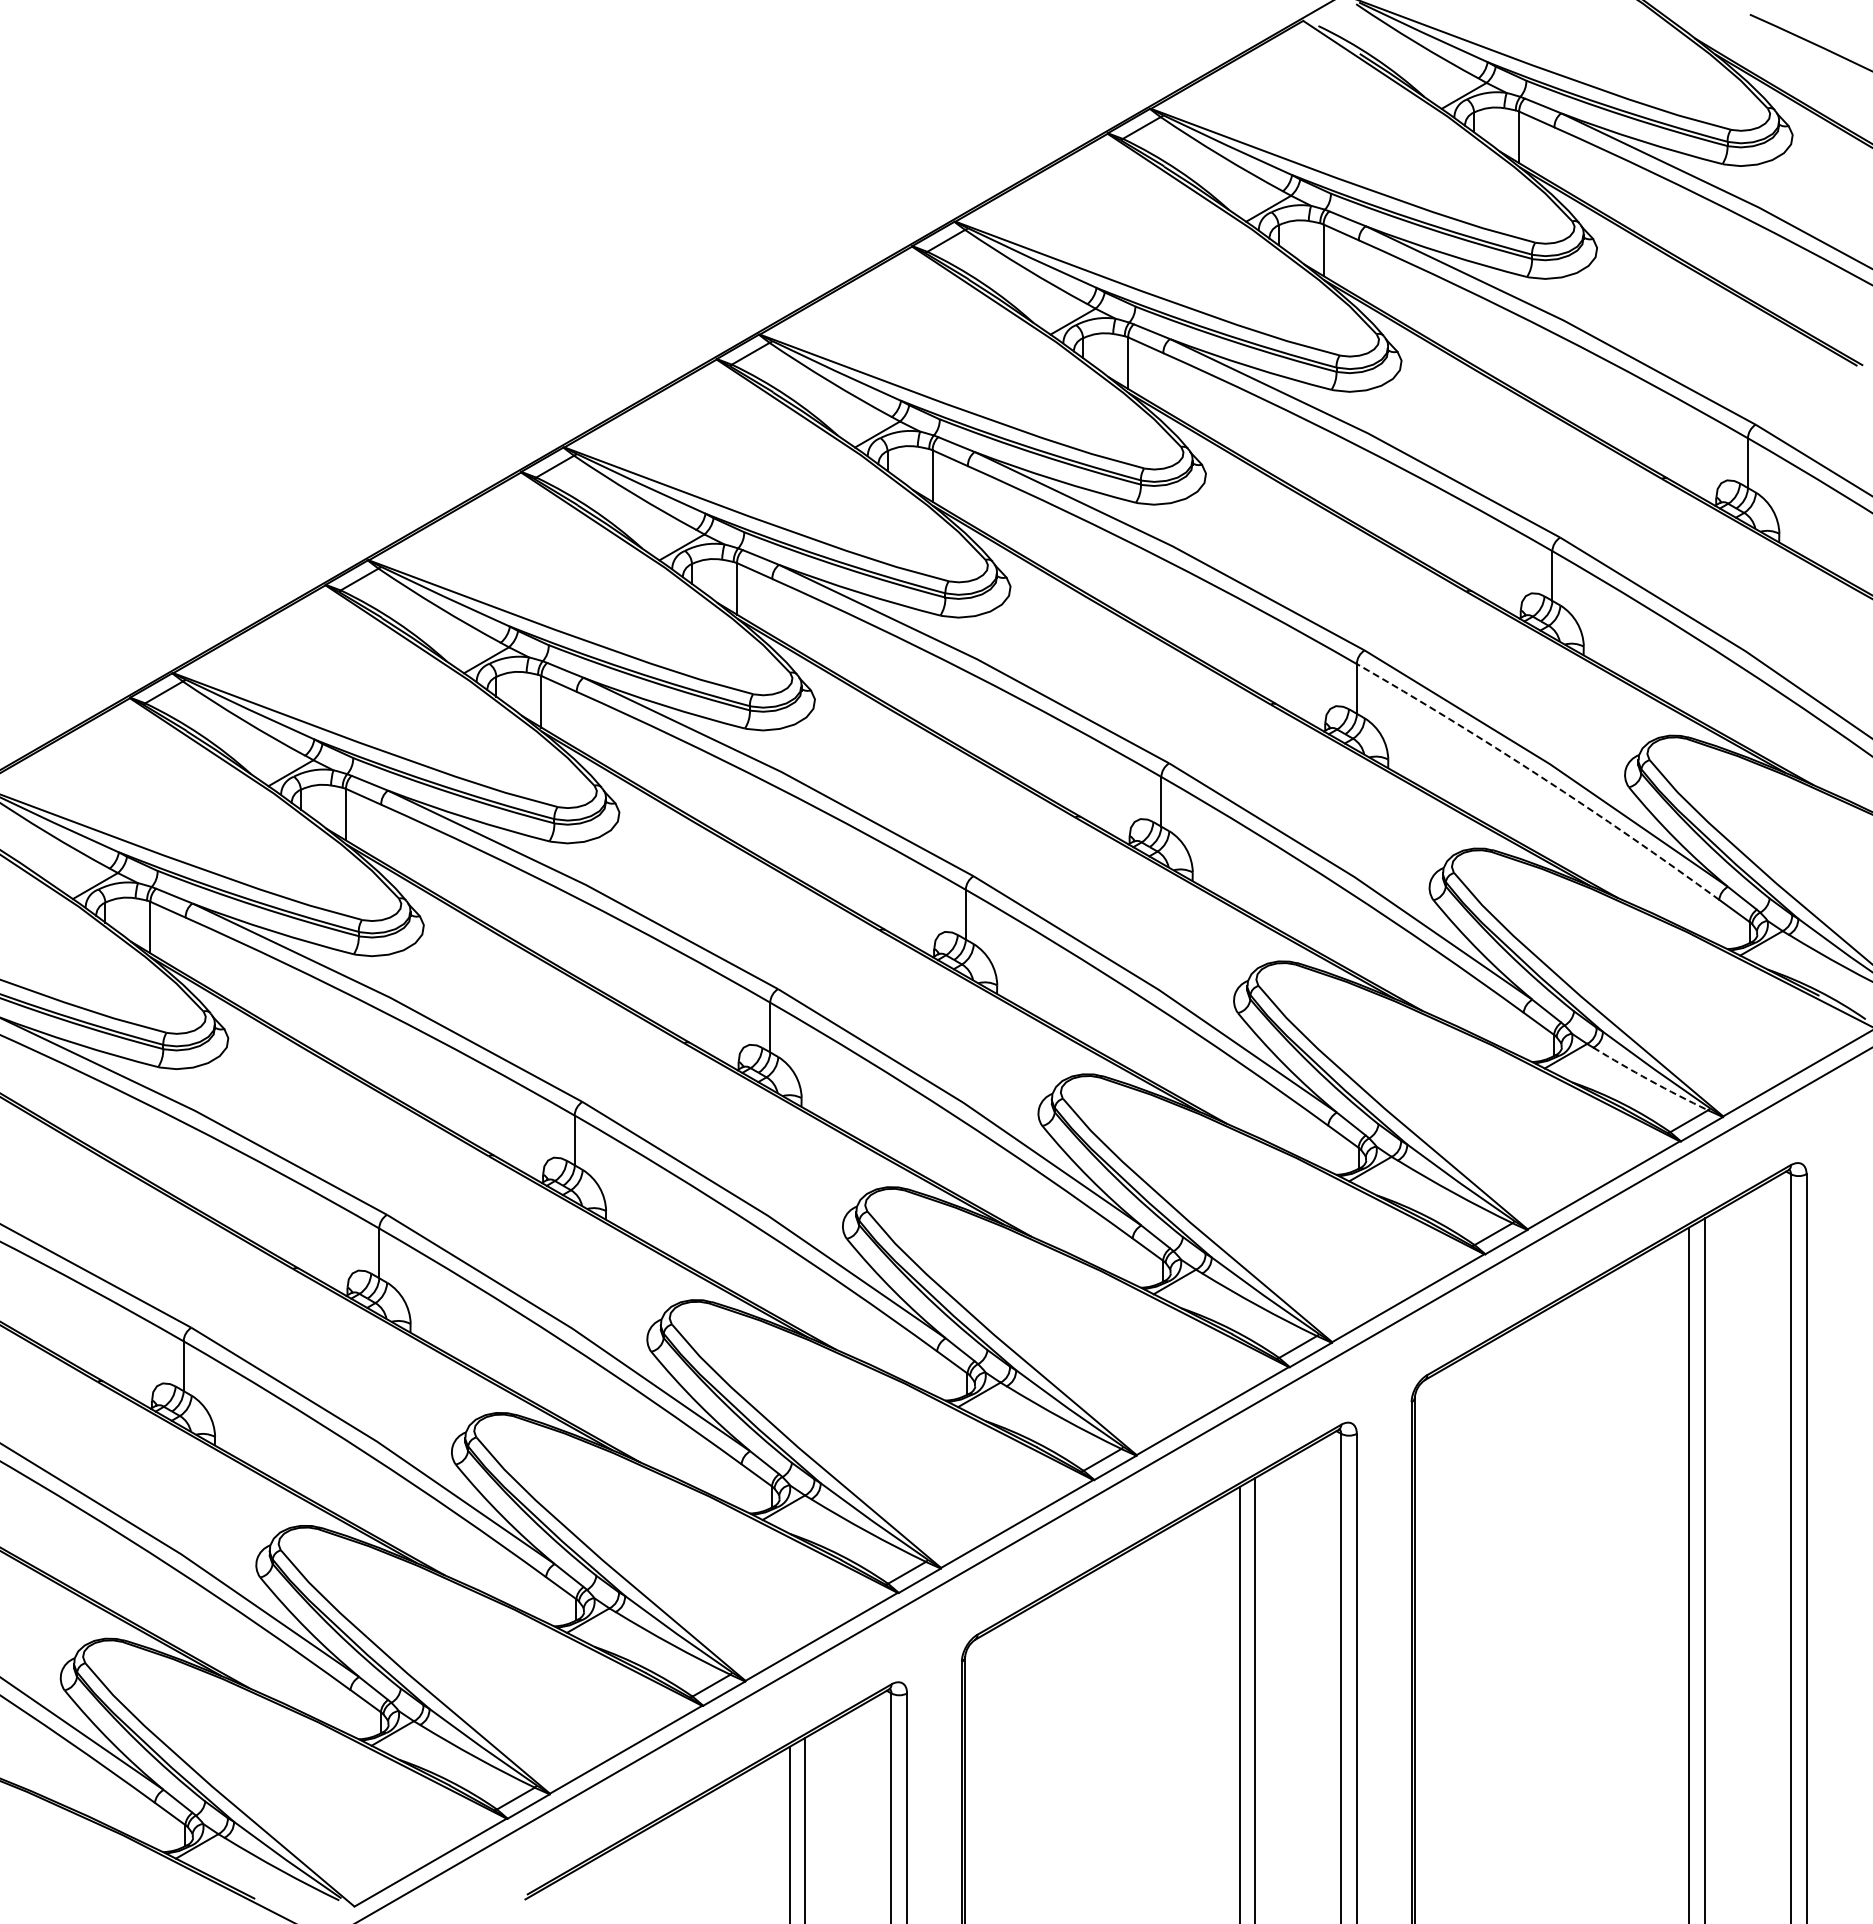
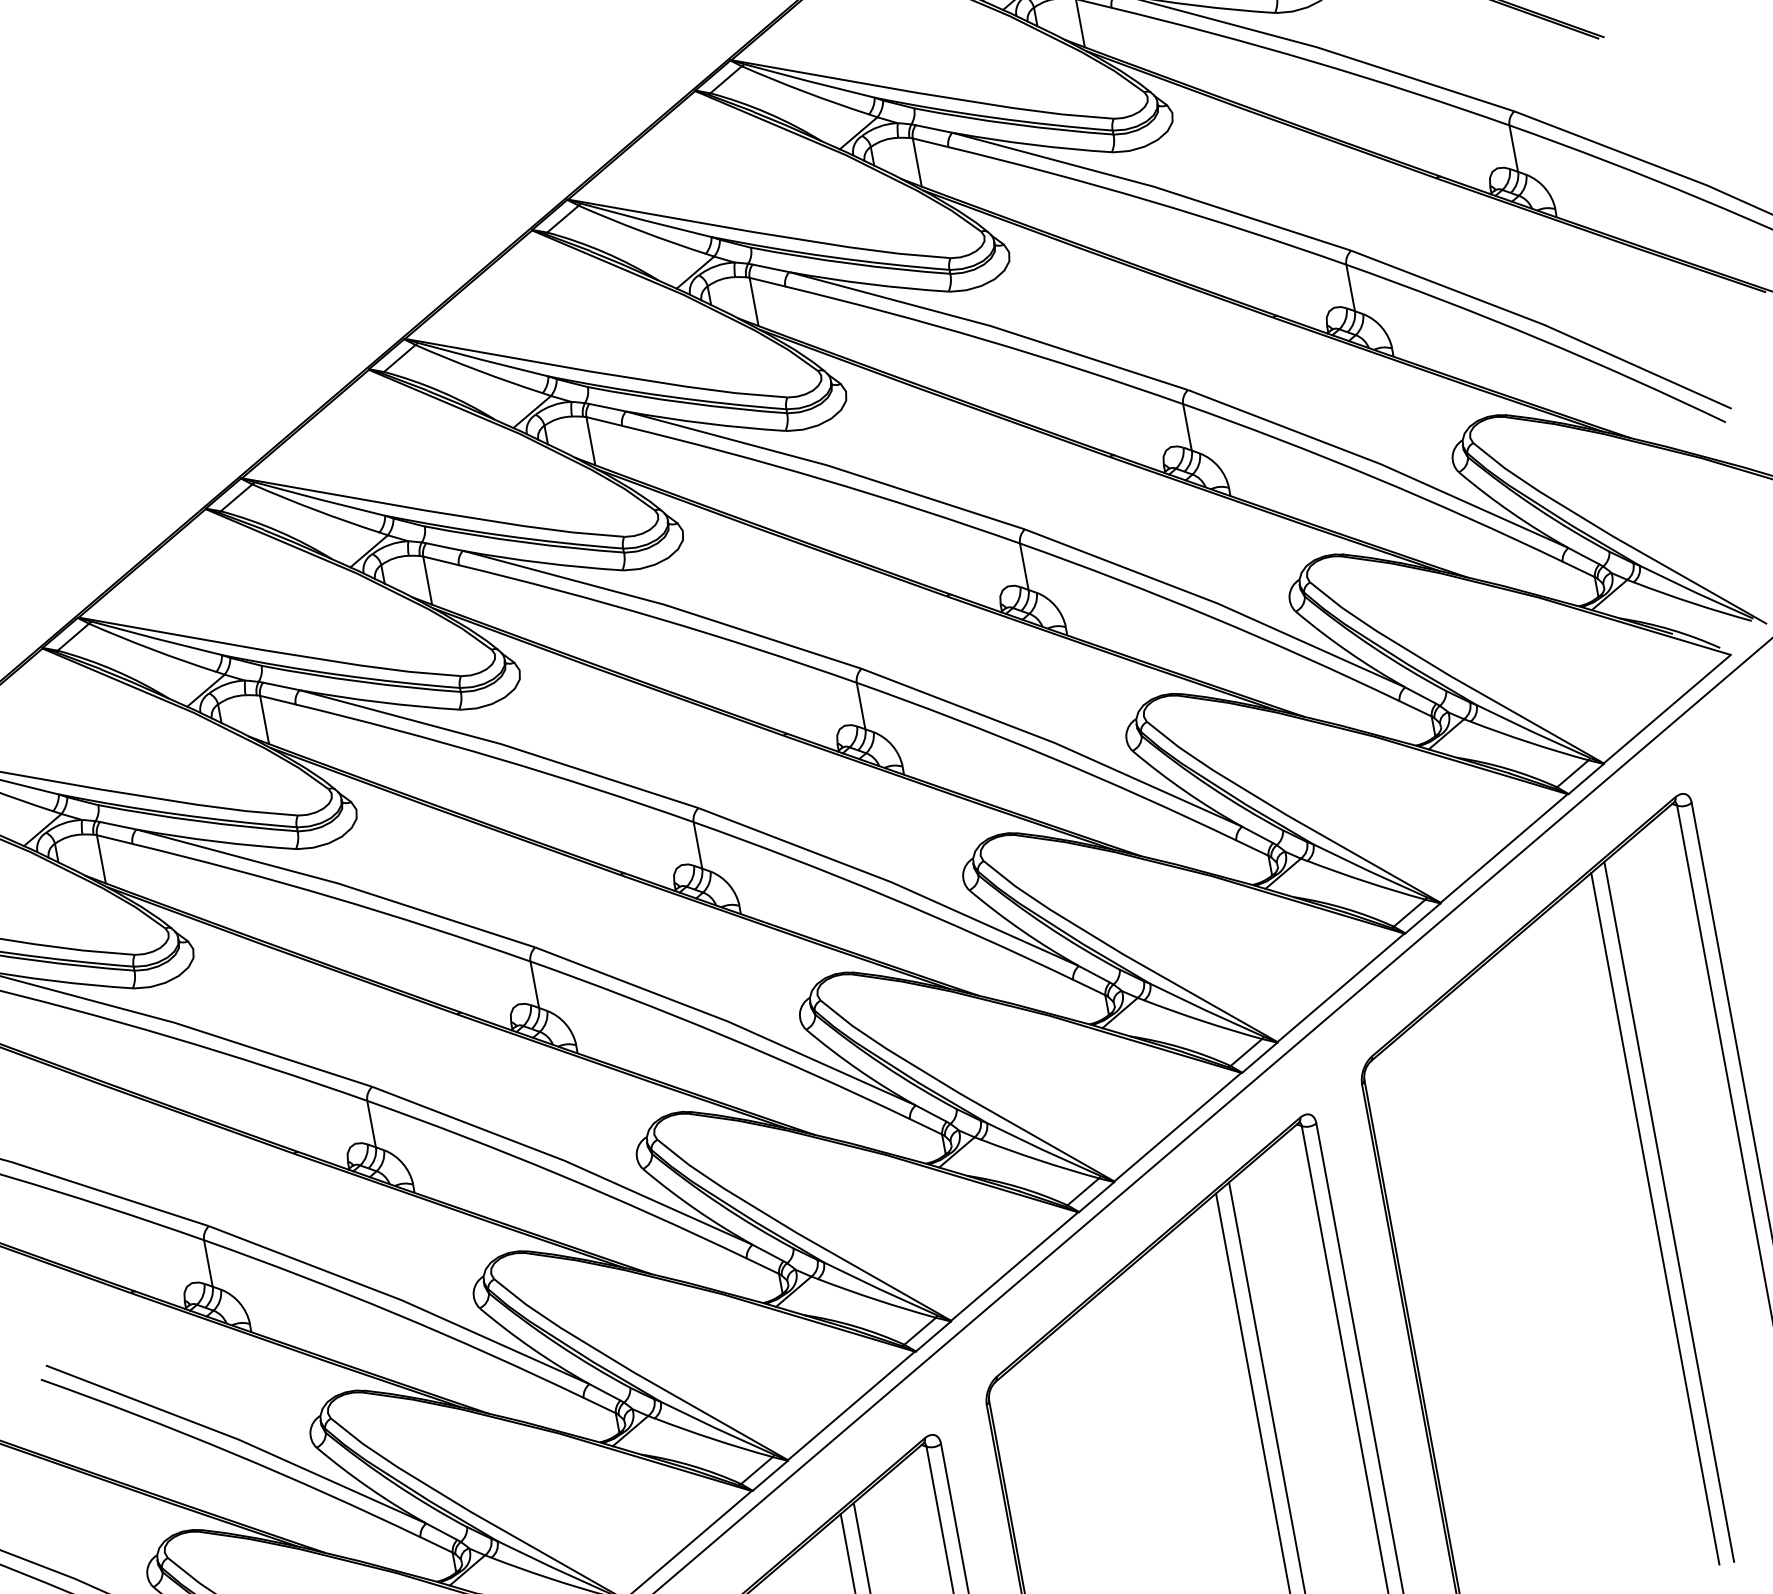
arc: (1541, 777) -> (1375, 478), dashed -> solid
arc: (1649, 1080) -> (1528, 742), dashed -> solid

